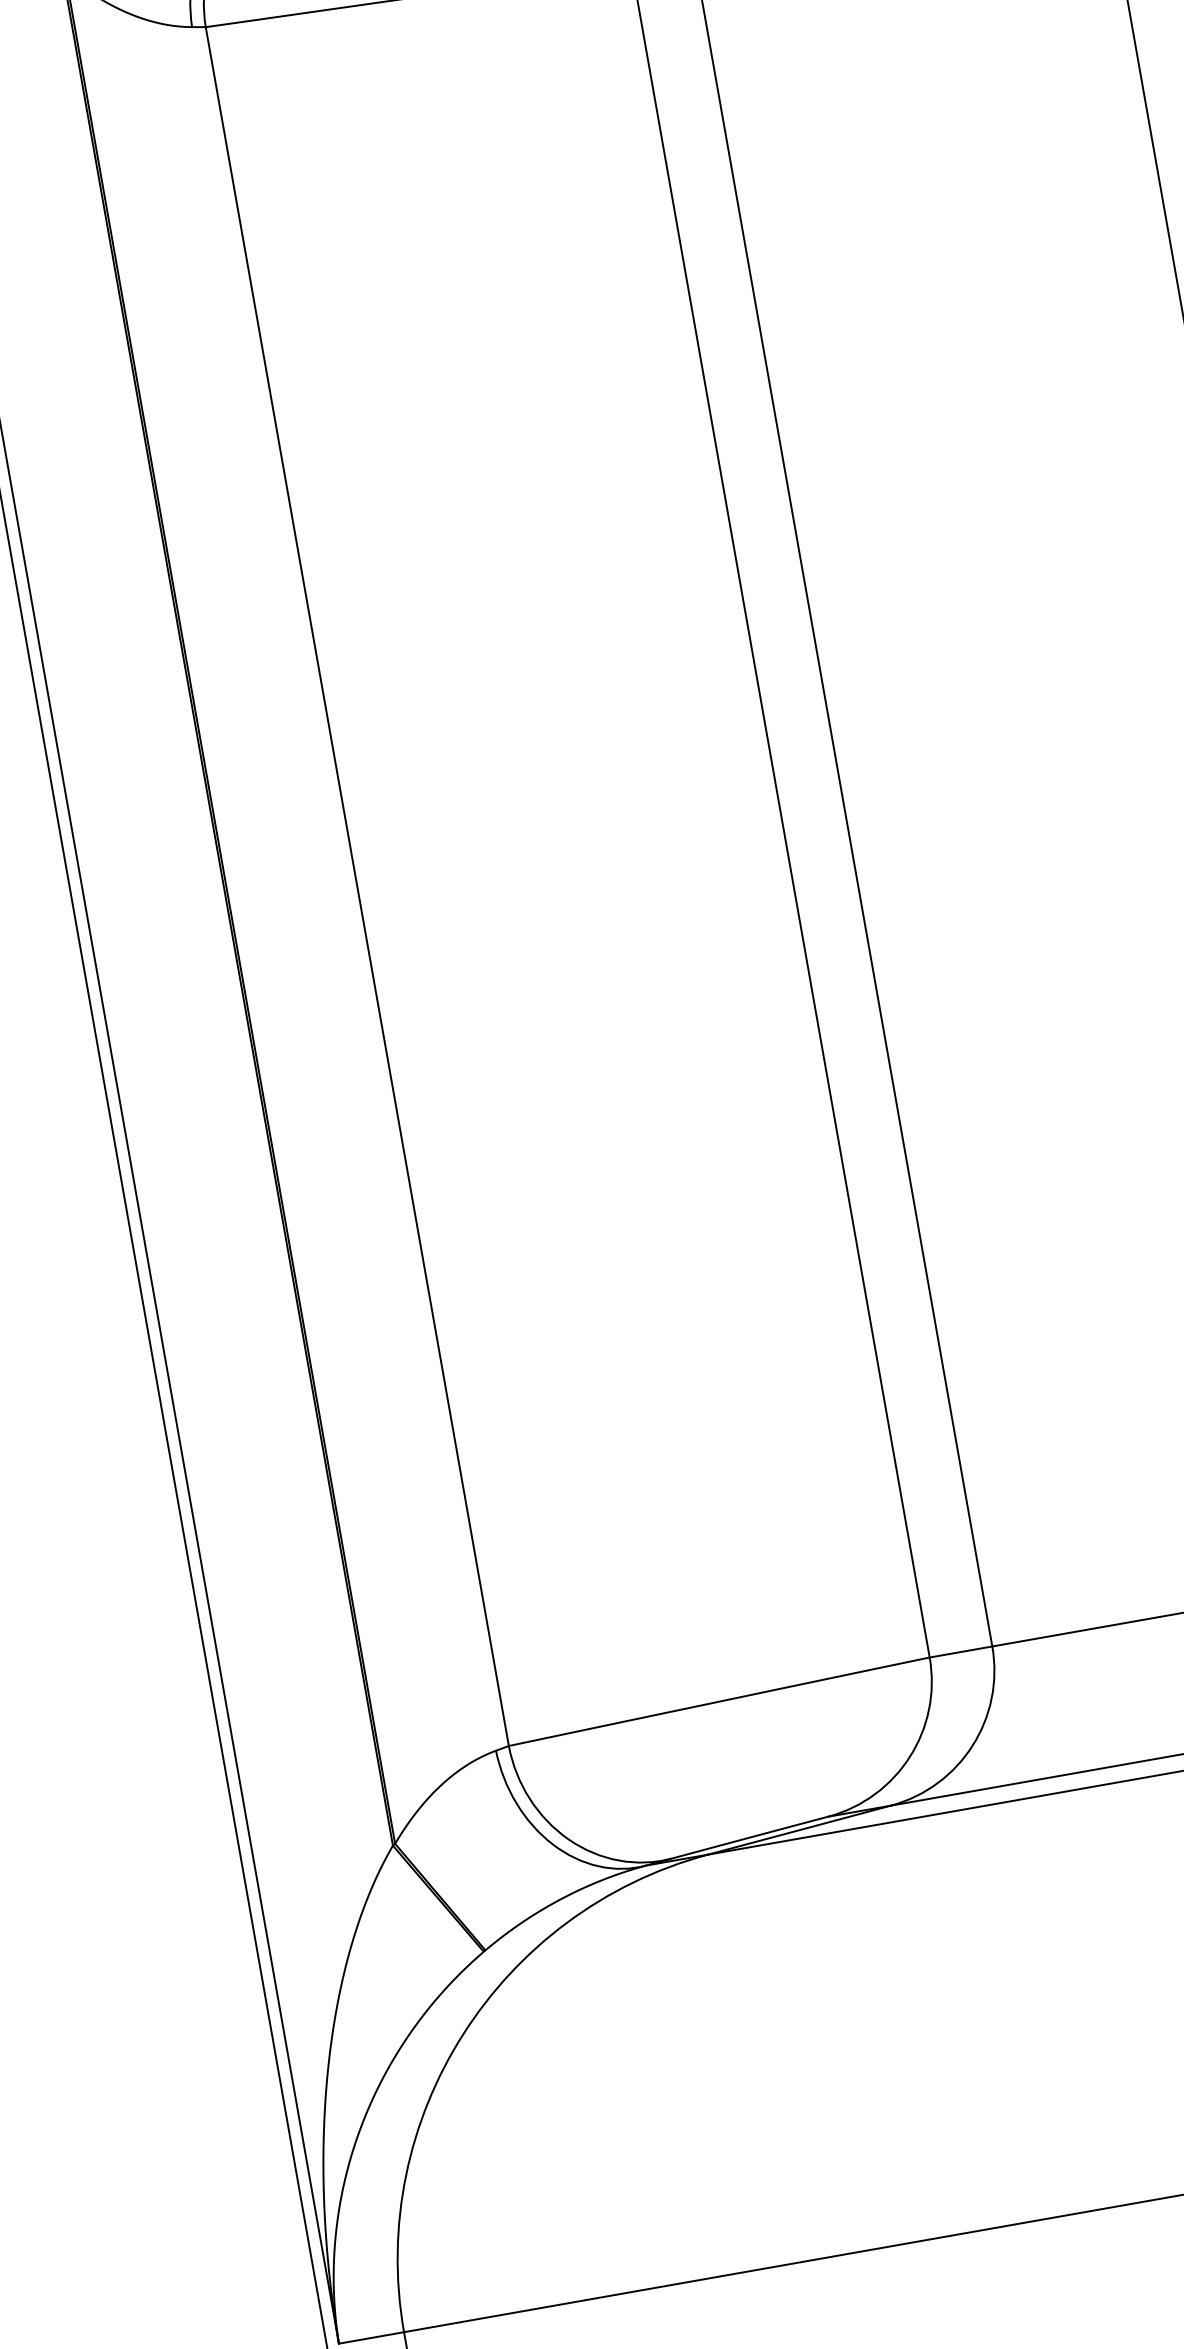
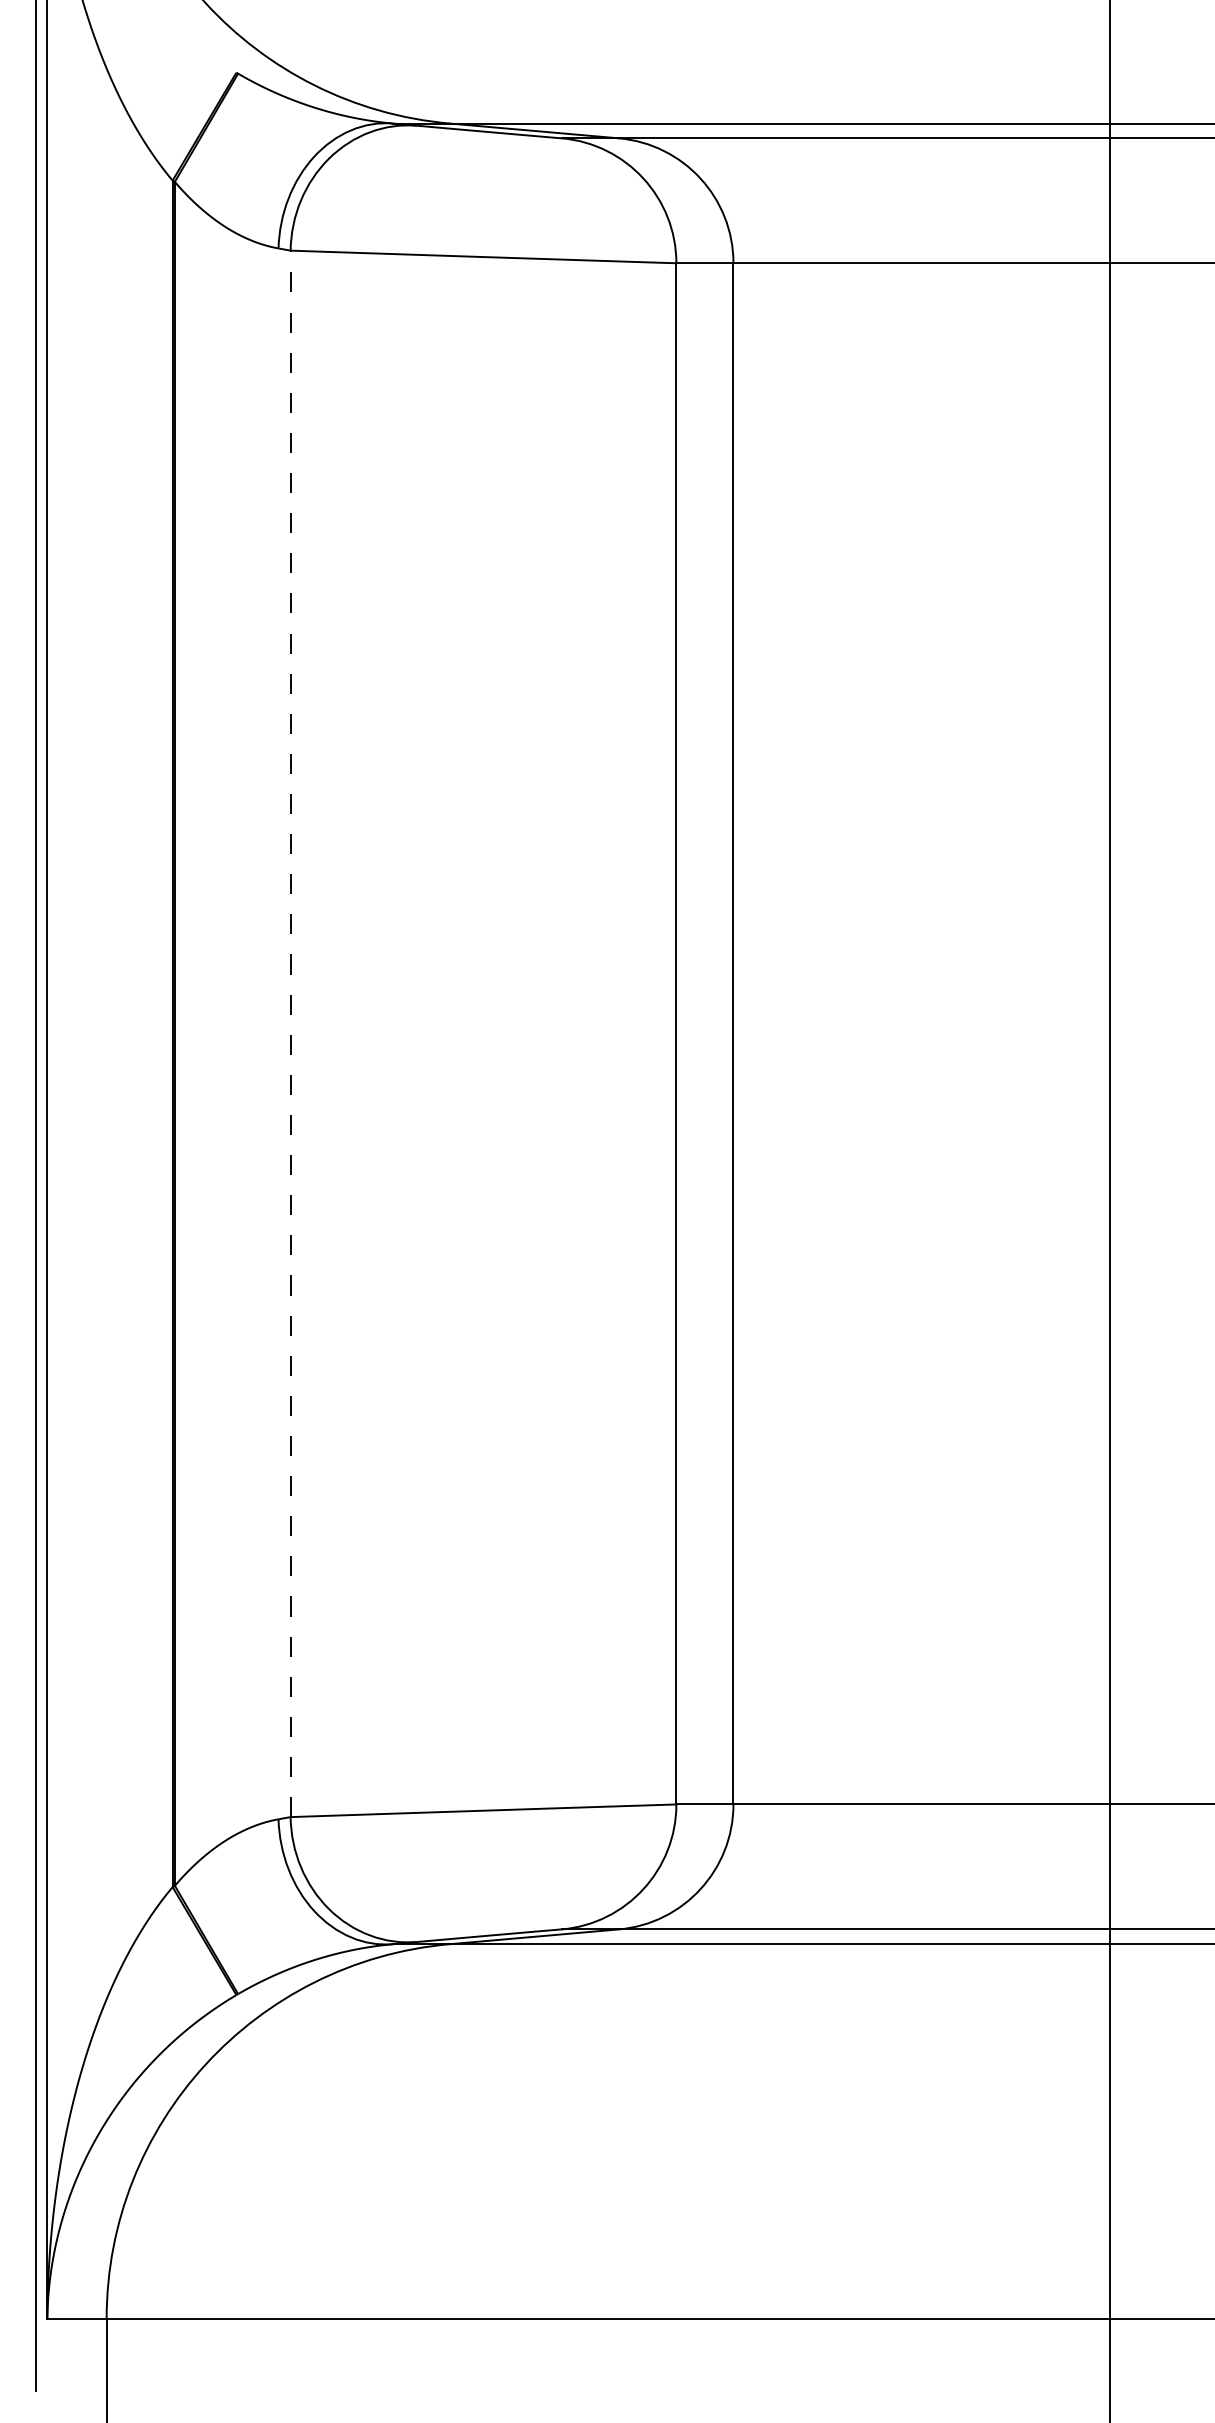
line: (357, 886) -> (290, 1033), solid -> dashed

